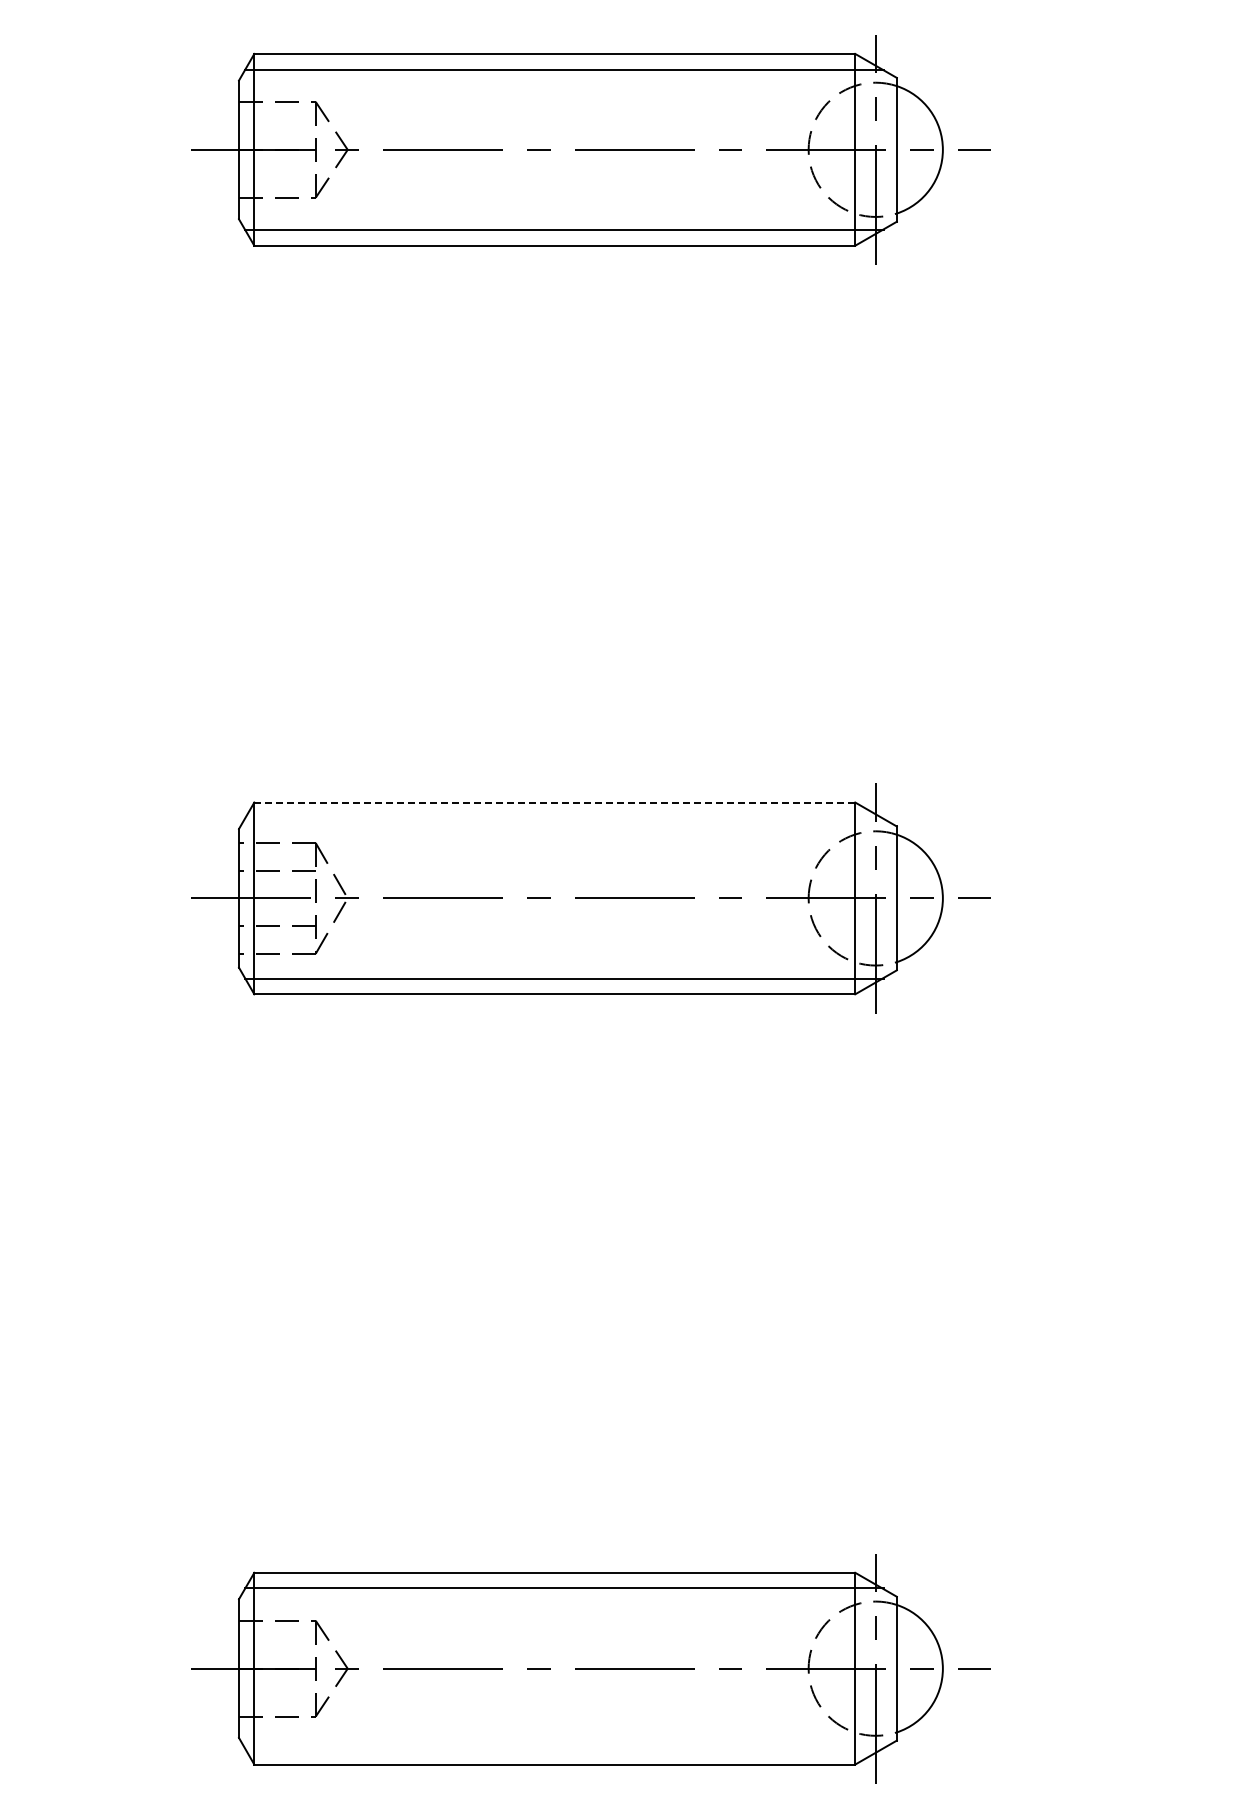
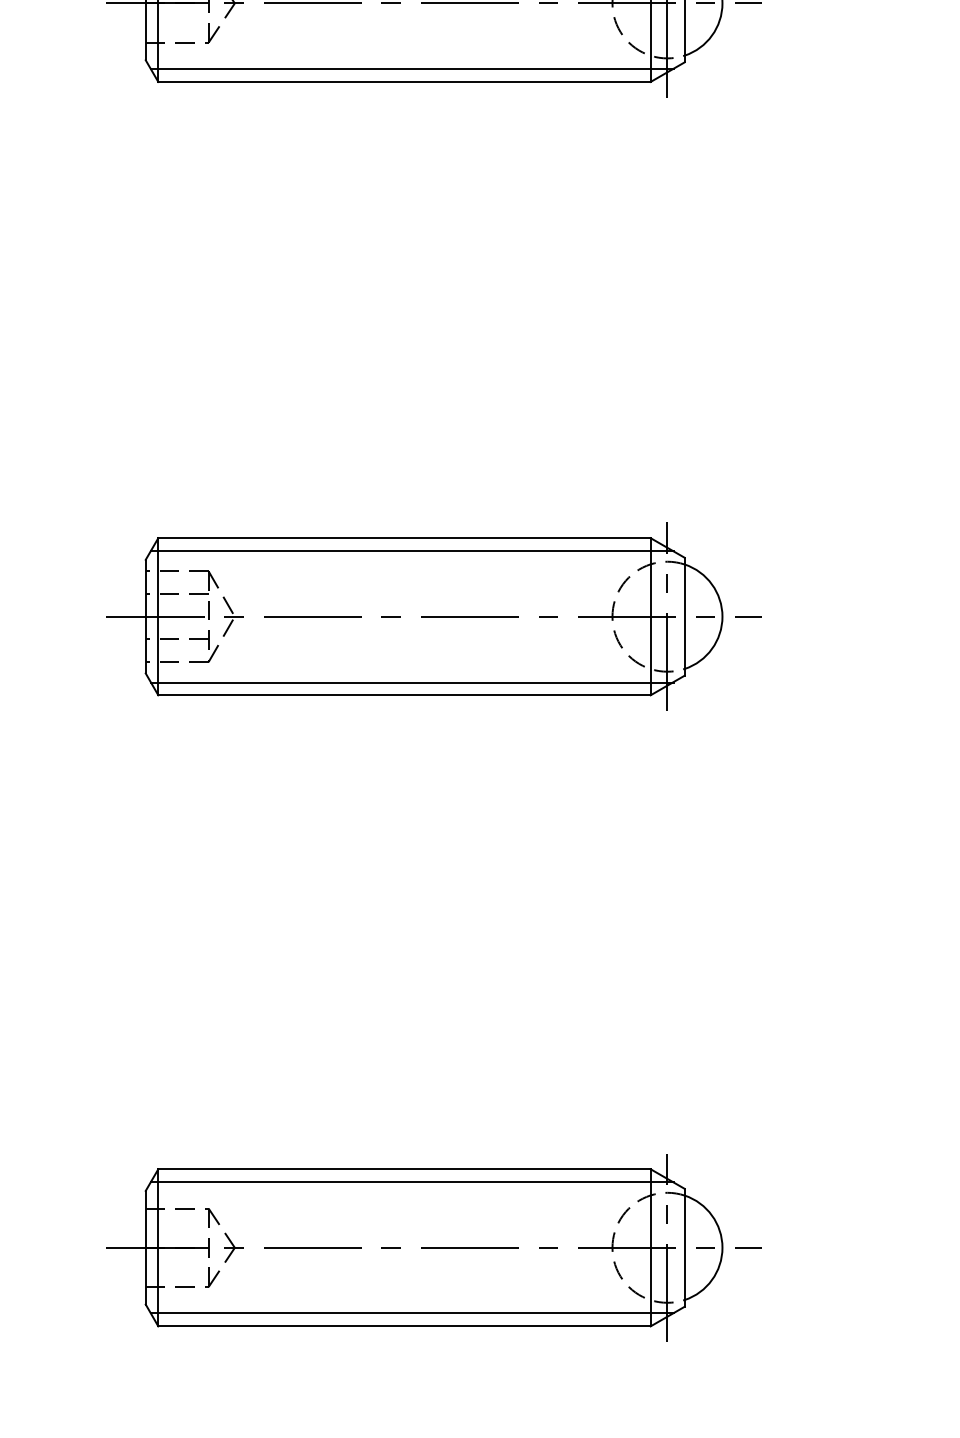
line: (554, 802) -> (404, 538), dashed -> solid
line: (564, 818) -> (412, 551), added
line: (564, 1748) -> (412, 1313), added

